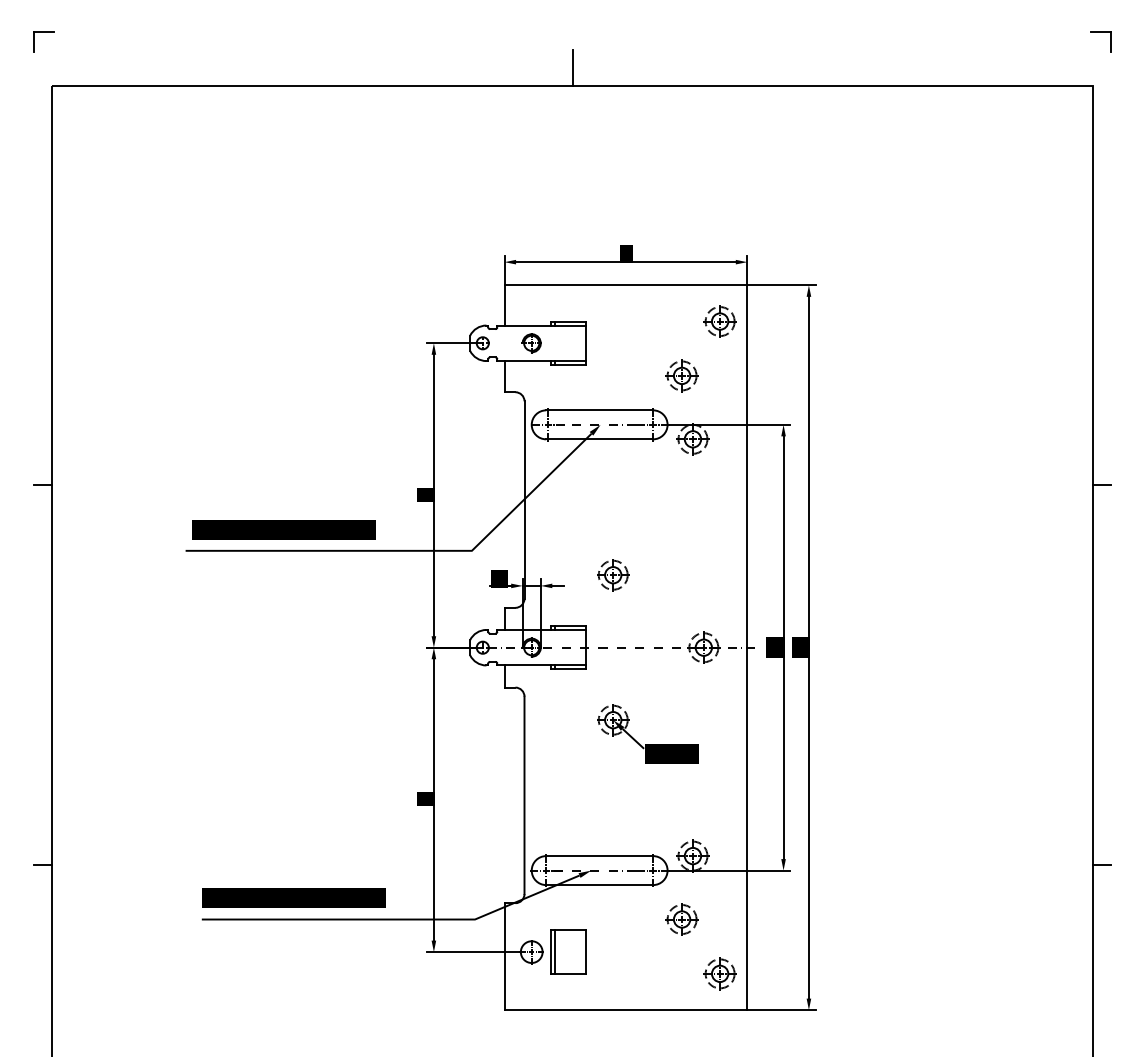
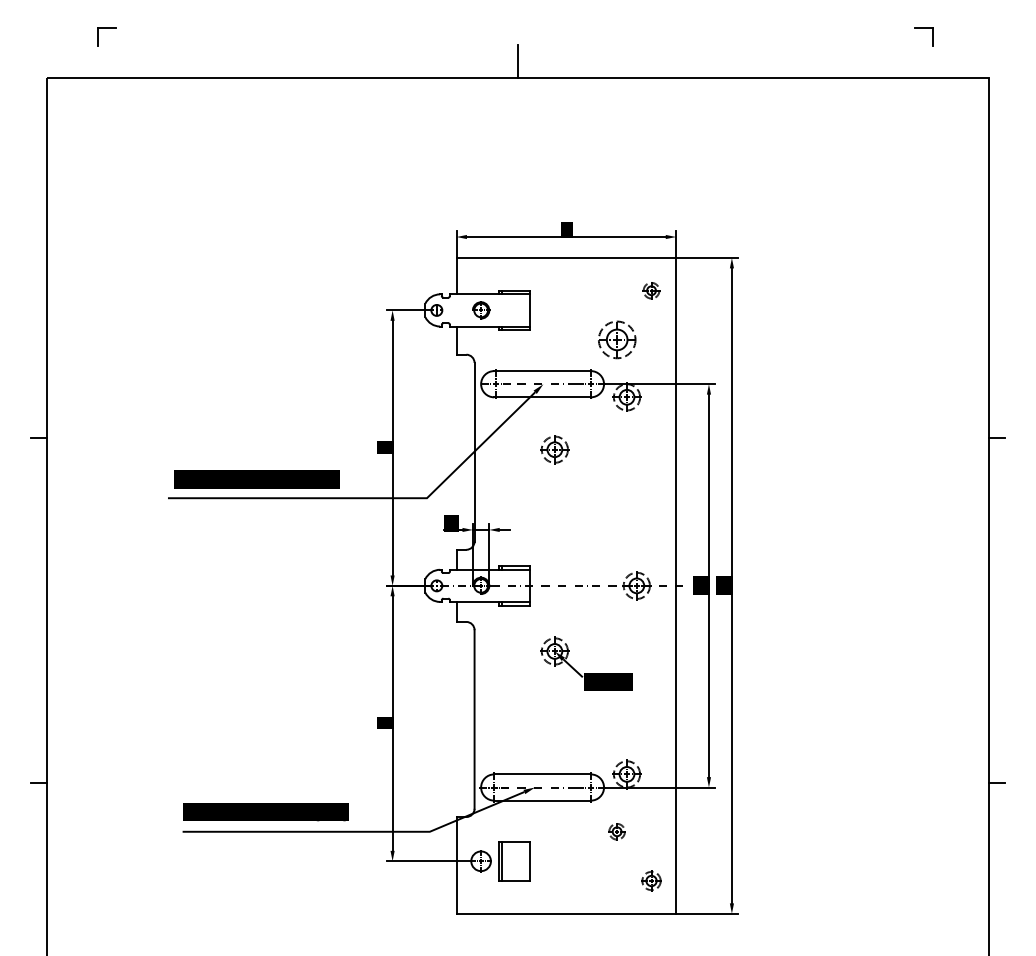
part: (43, 32) -> (106, 29), moved
part: (1100, 32) -> (924, 29), moved
part: (719, 321) -> (651, 290), size x0.6
part: (681, 375) -> (616, 339), size x1.4
part: (613, 575) -> (555, 449), moved
part: (681, 919) -> (616, 831), size x0.6
part: (719, 973) -> (651, 880), size x0.7

